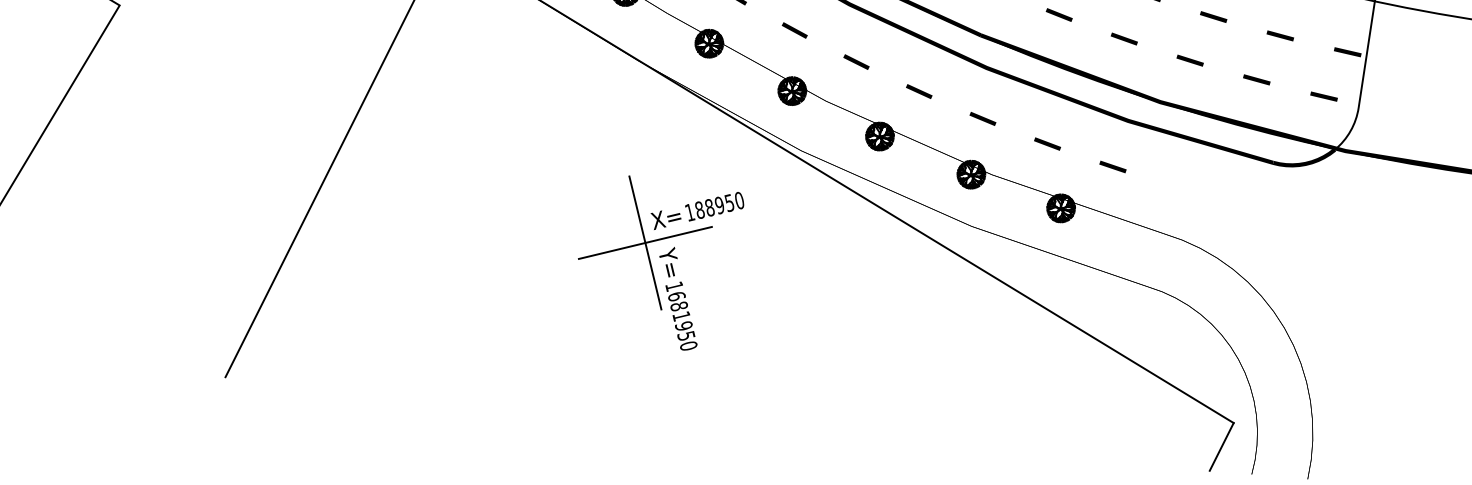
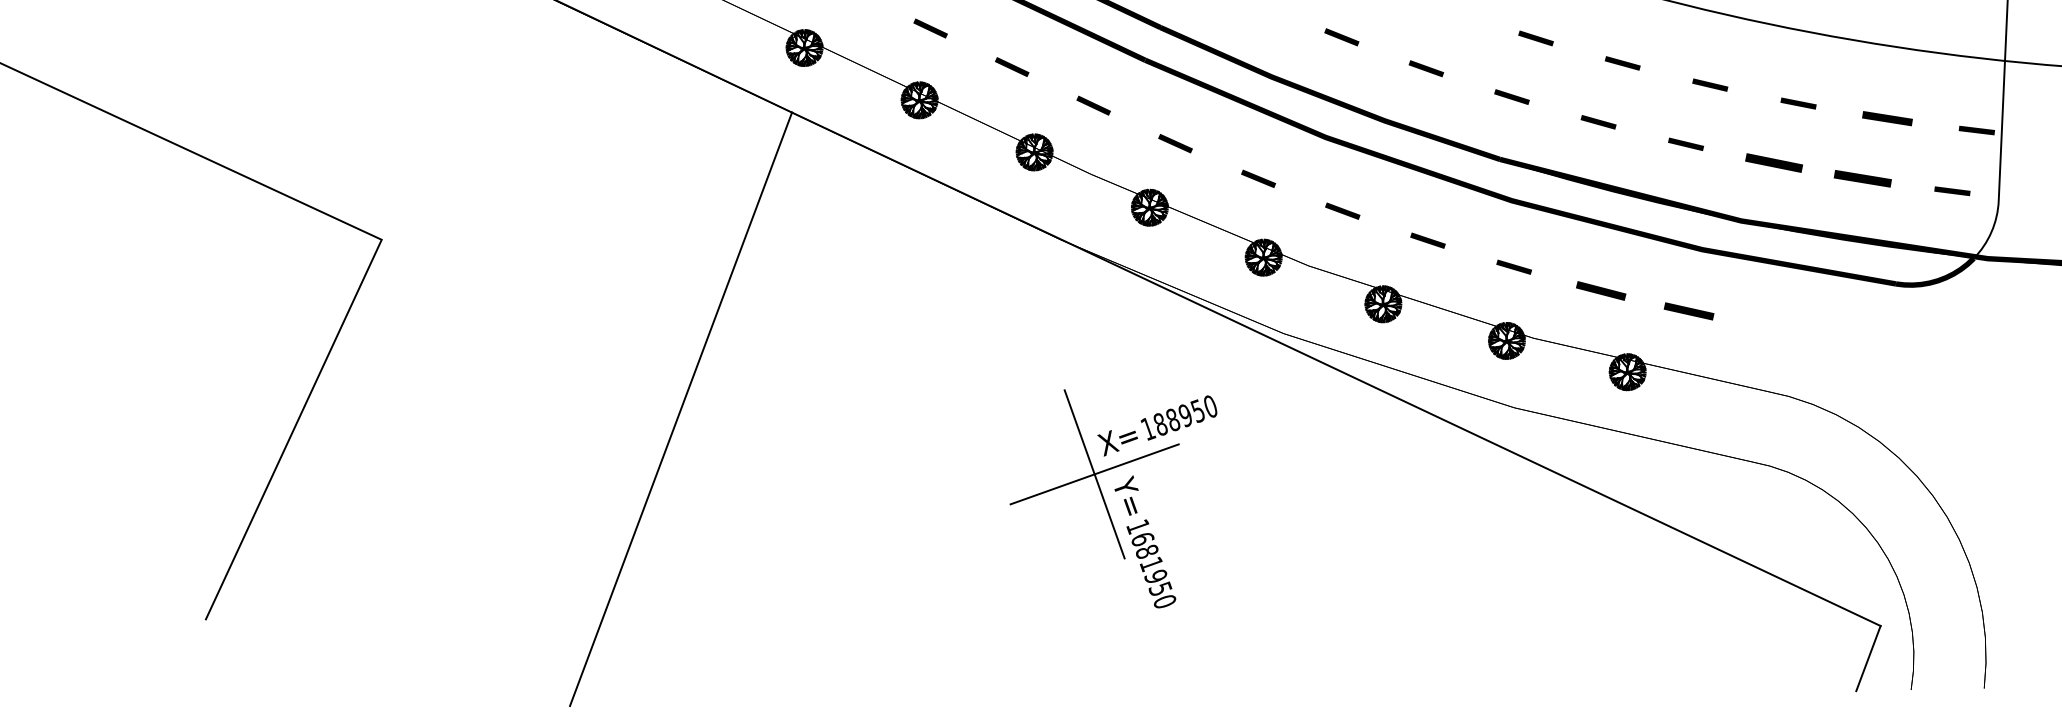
part: (1280, 35) -> (1887, 118), size x1.4
part: (1190, 60) -> (1774, 163), size x1.6
part: (1257, 79) -> (1863, 178), size x1.6
part: (1047, 143) -> (1601, 290), size x1.4
part: (1112, 166) -> (1688, 311), size x1.4

